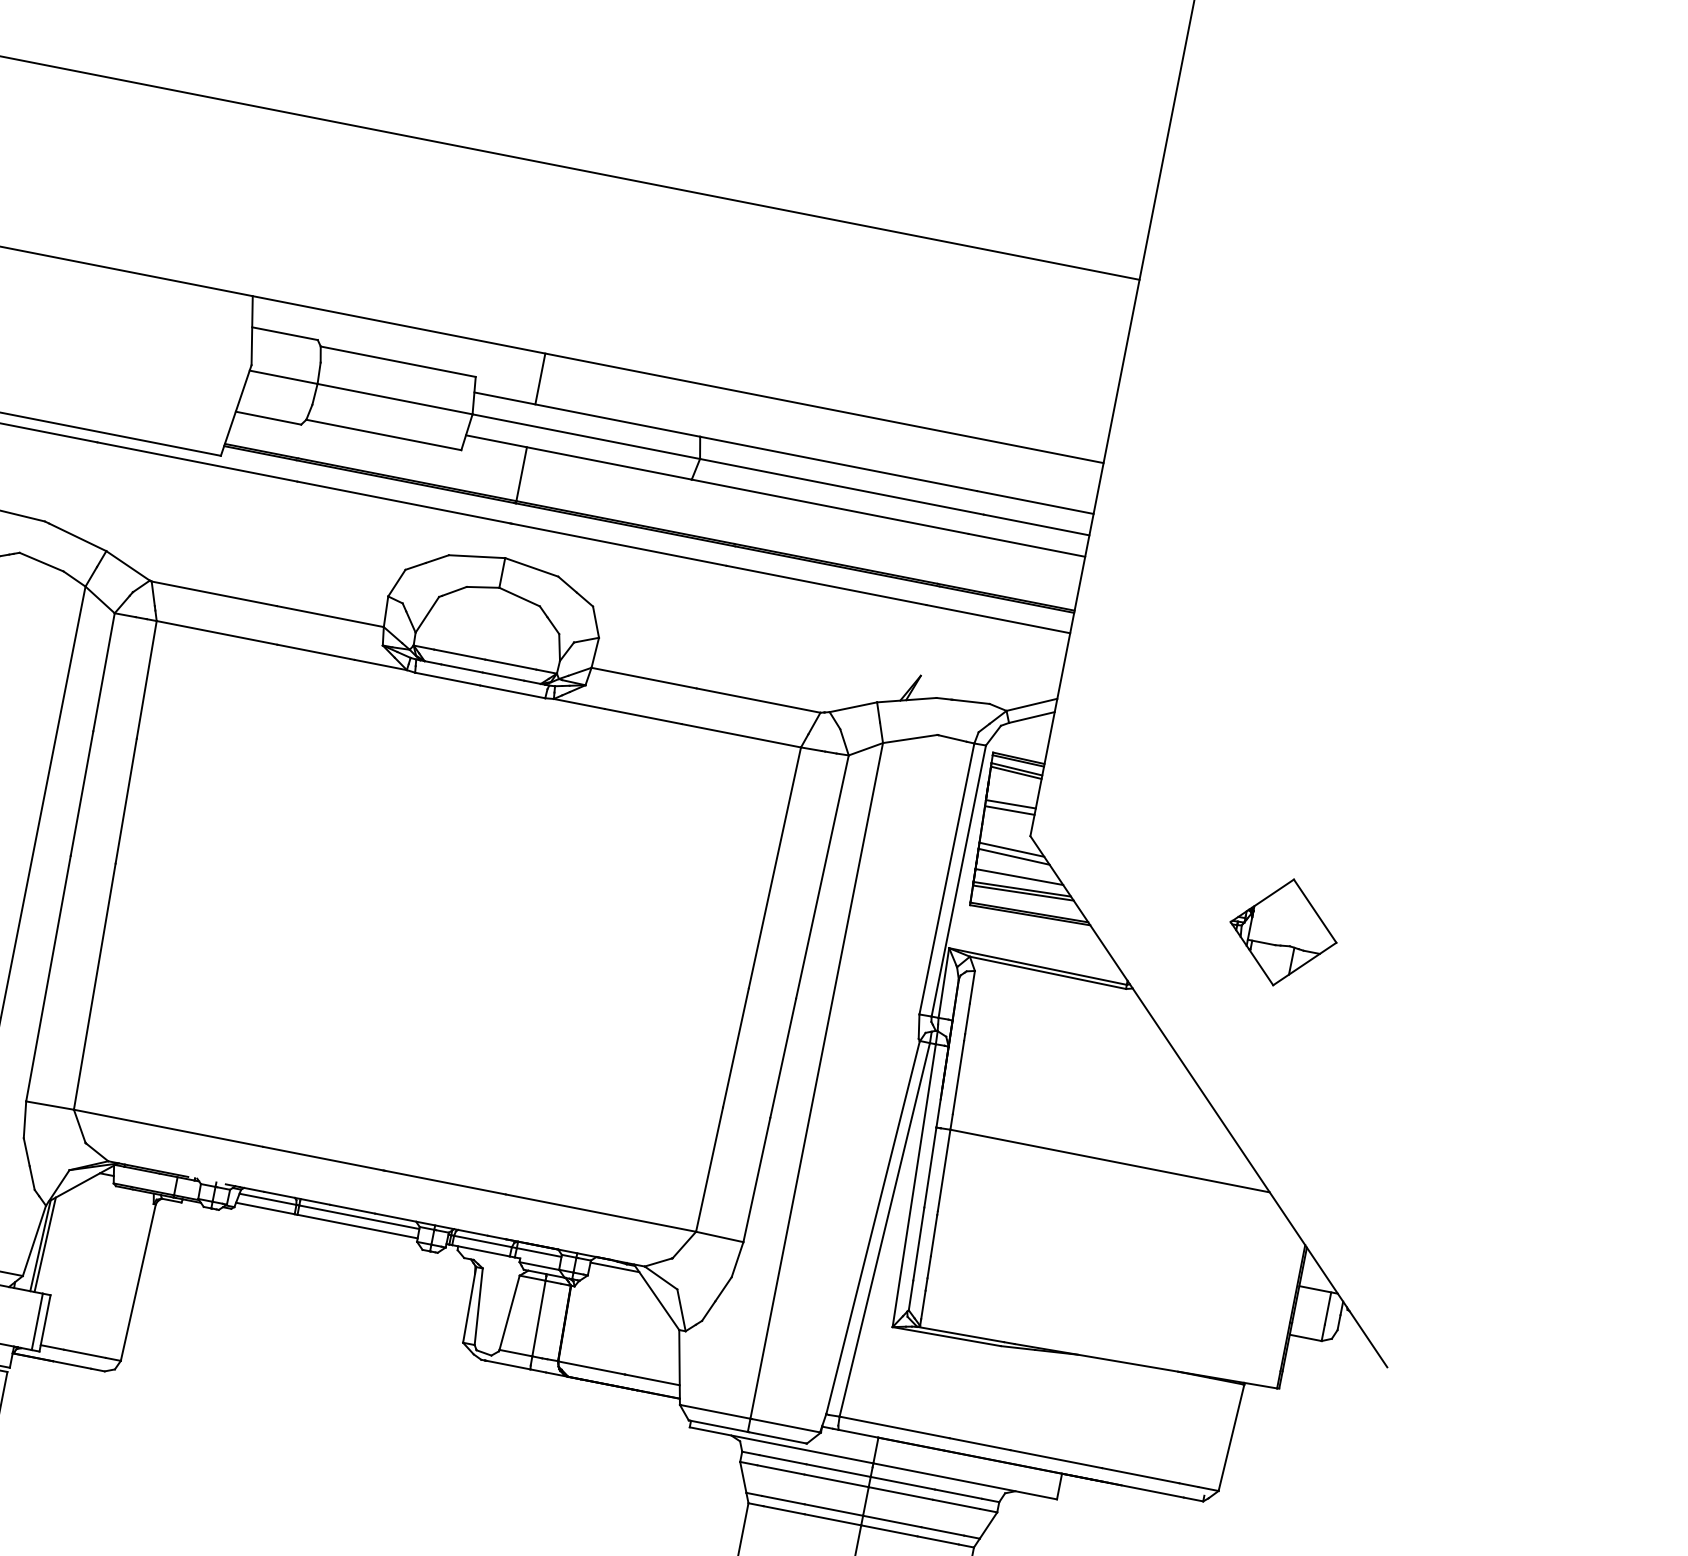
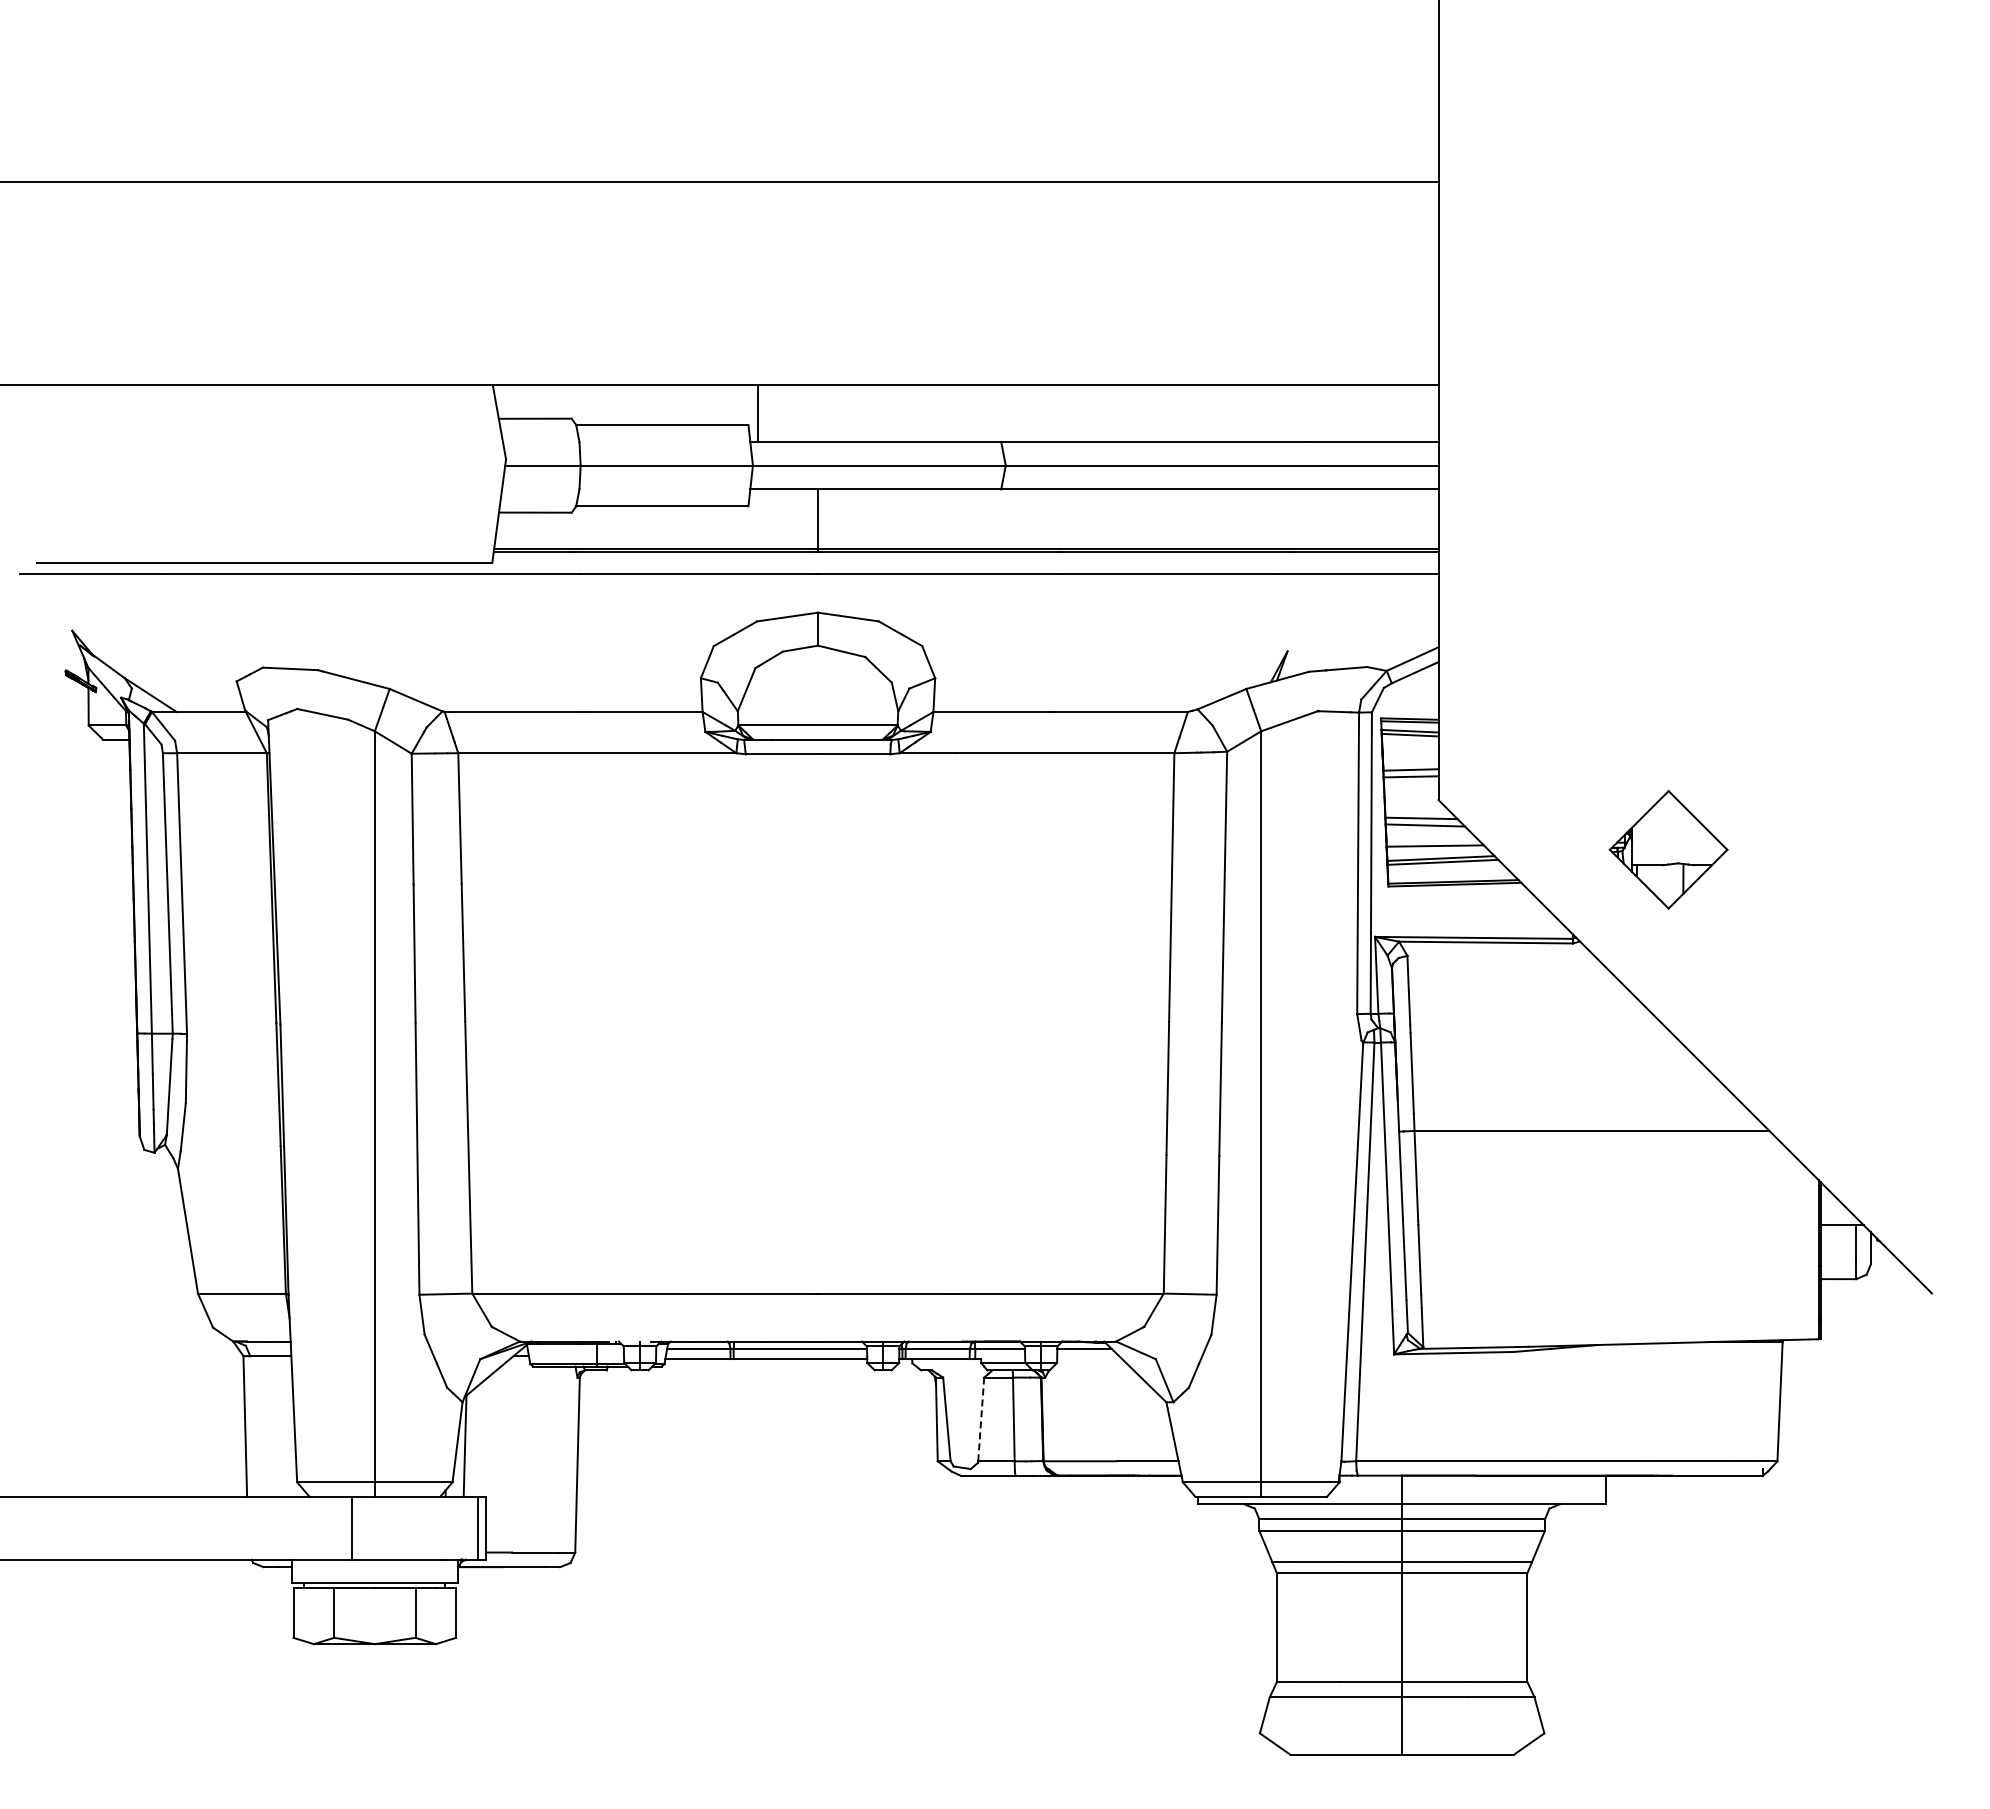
line: (540, 378) -> (758, 413), moved
part: (1283, 932) -> (1668, 849), moved
line: (44, 1244) -> (469, 1443), removed
line: (509, 1312) -> (981, 1419), solid -> dashed

